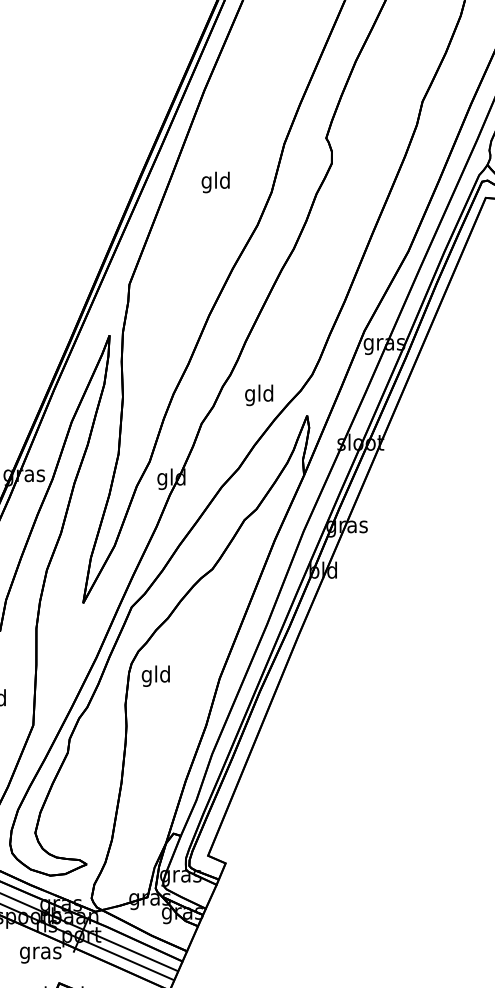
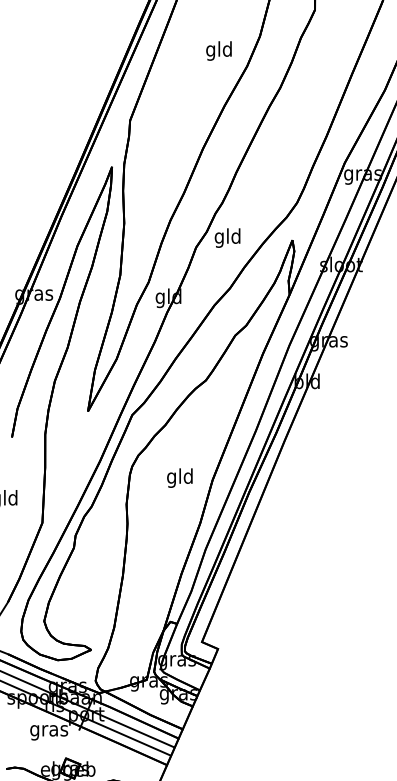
text: (215, 182) -> (218, 51), moved
text: (259, 395) -> (227, 238), moved
text: (155, 675) -> (179, 477), moved

